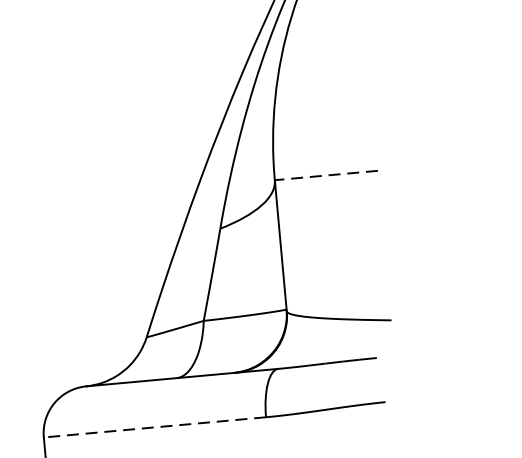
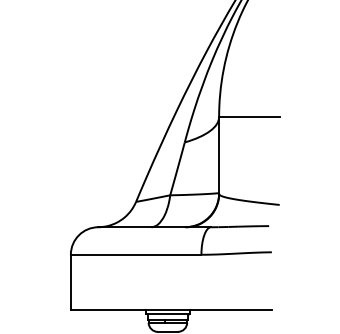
line: (324, 176) -> (248, 117), dashed -> solid
line: (153, 426) -> (135, 254), dashed -> solid

